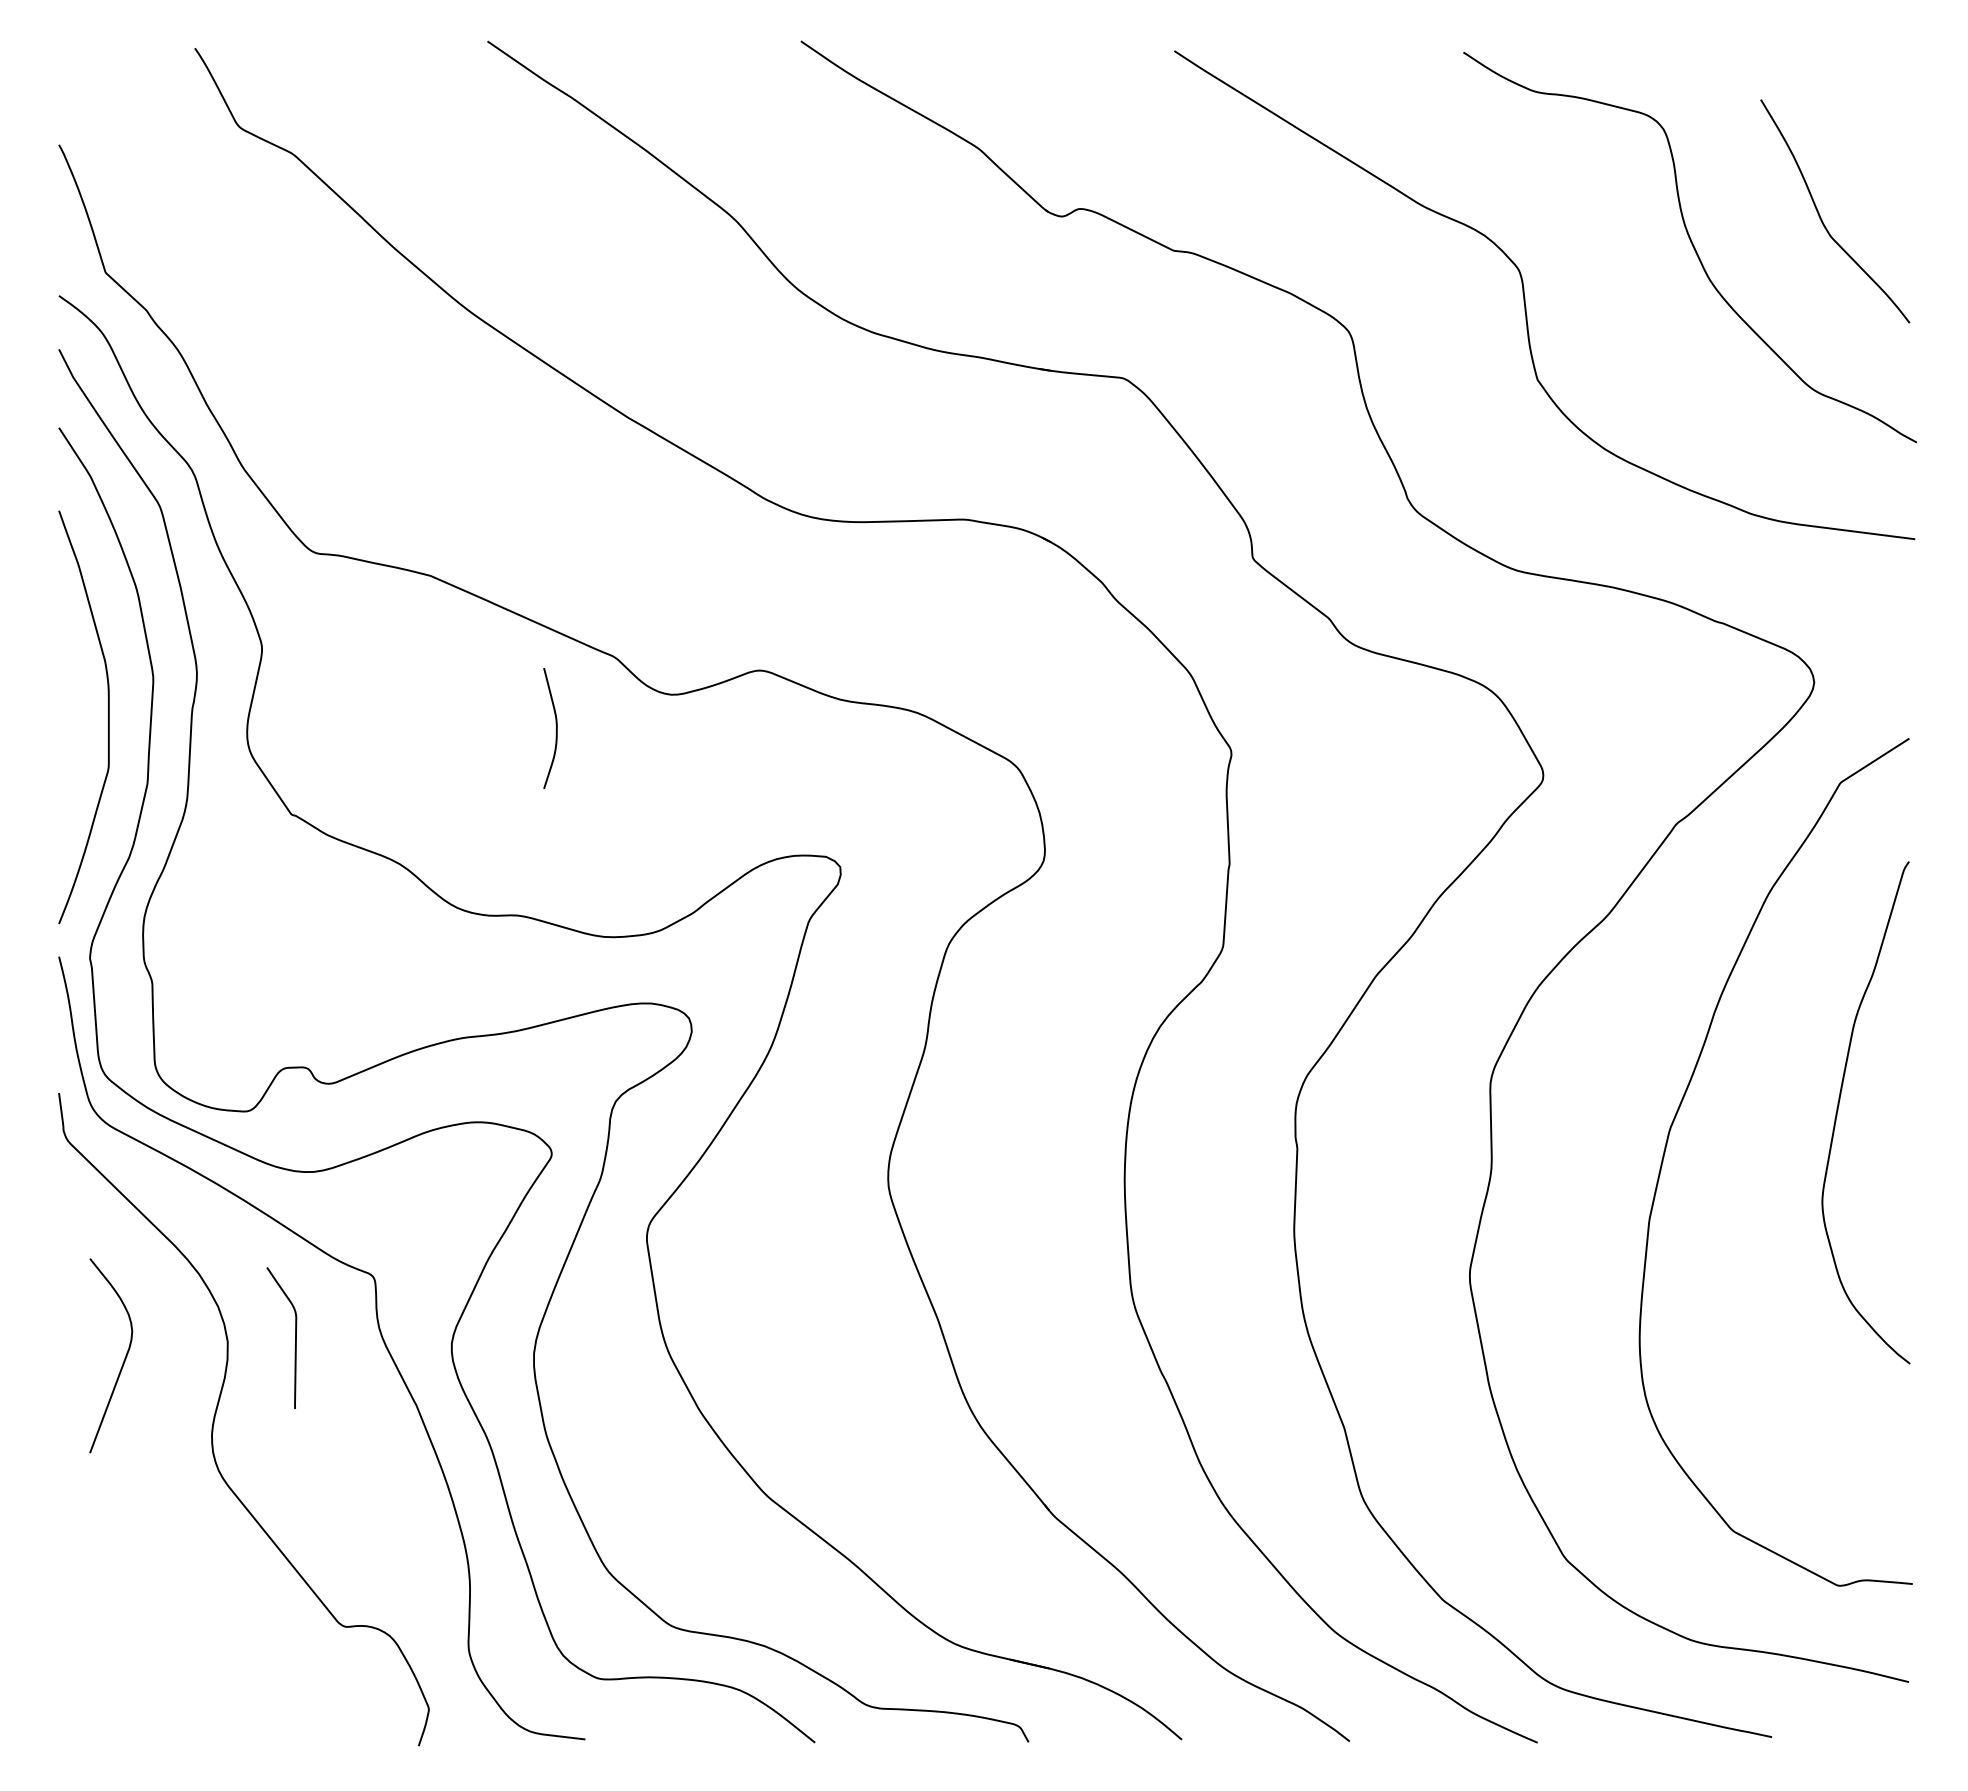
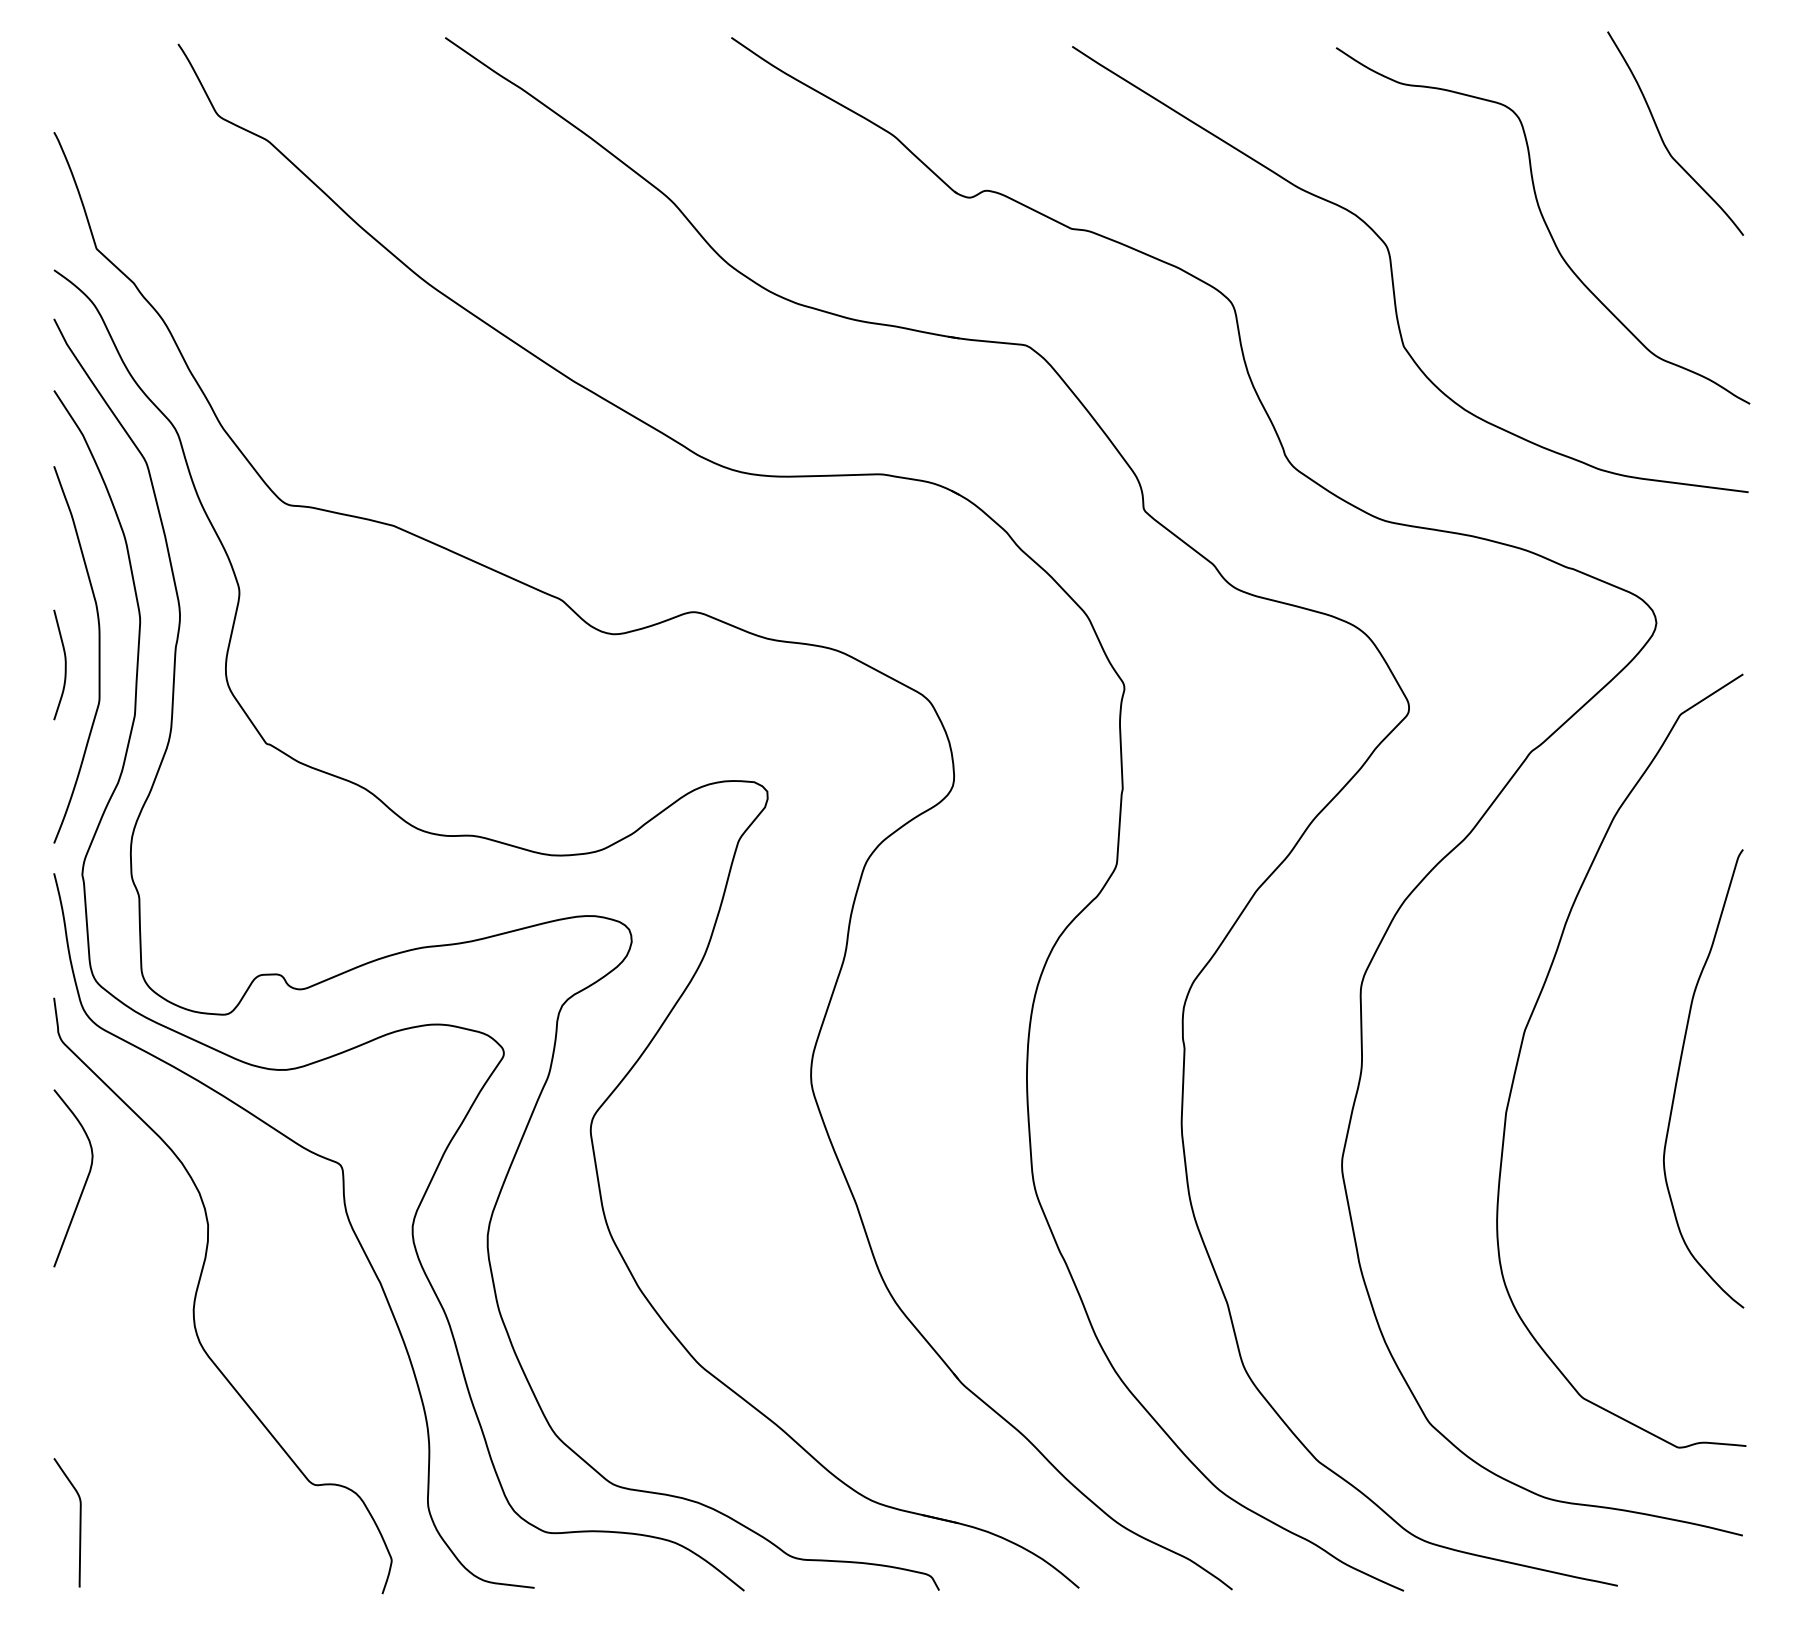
curve: (1821, 217) -> (1663, 139), moved
curve: (555, 730) -> (64, 666), moved
curve: (1839, 1105) -> (1679, 1072), moved
curve: (295, 1337) -> (80, 1522), moved
curve: (123, 1360) -> (84, 1182), moved

